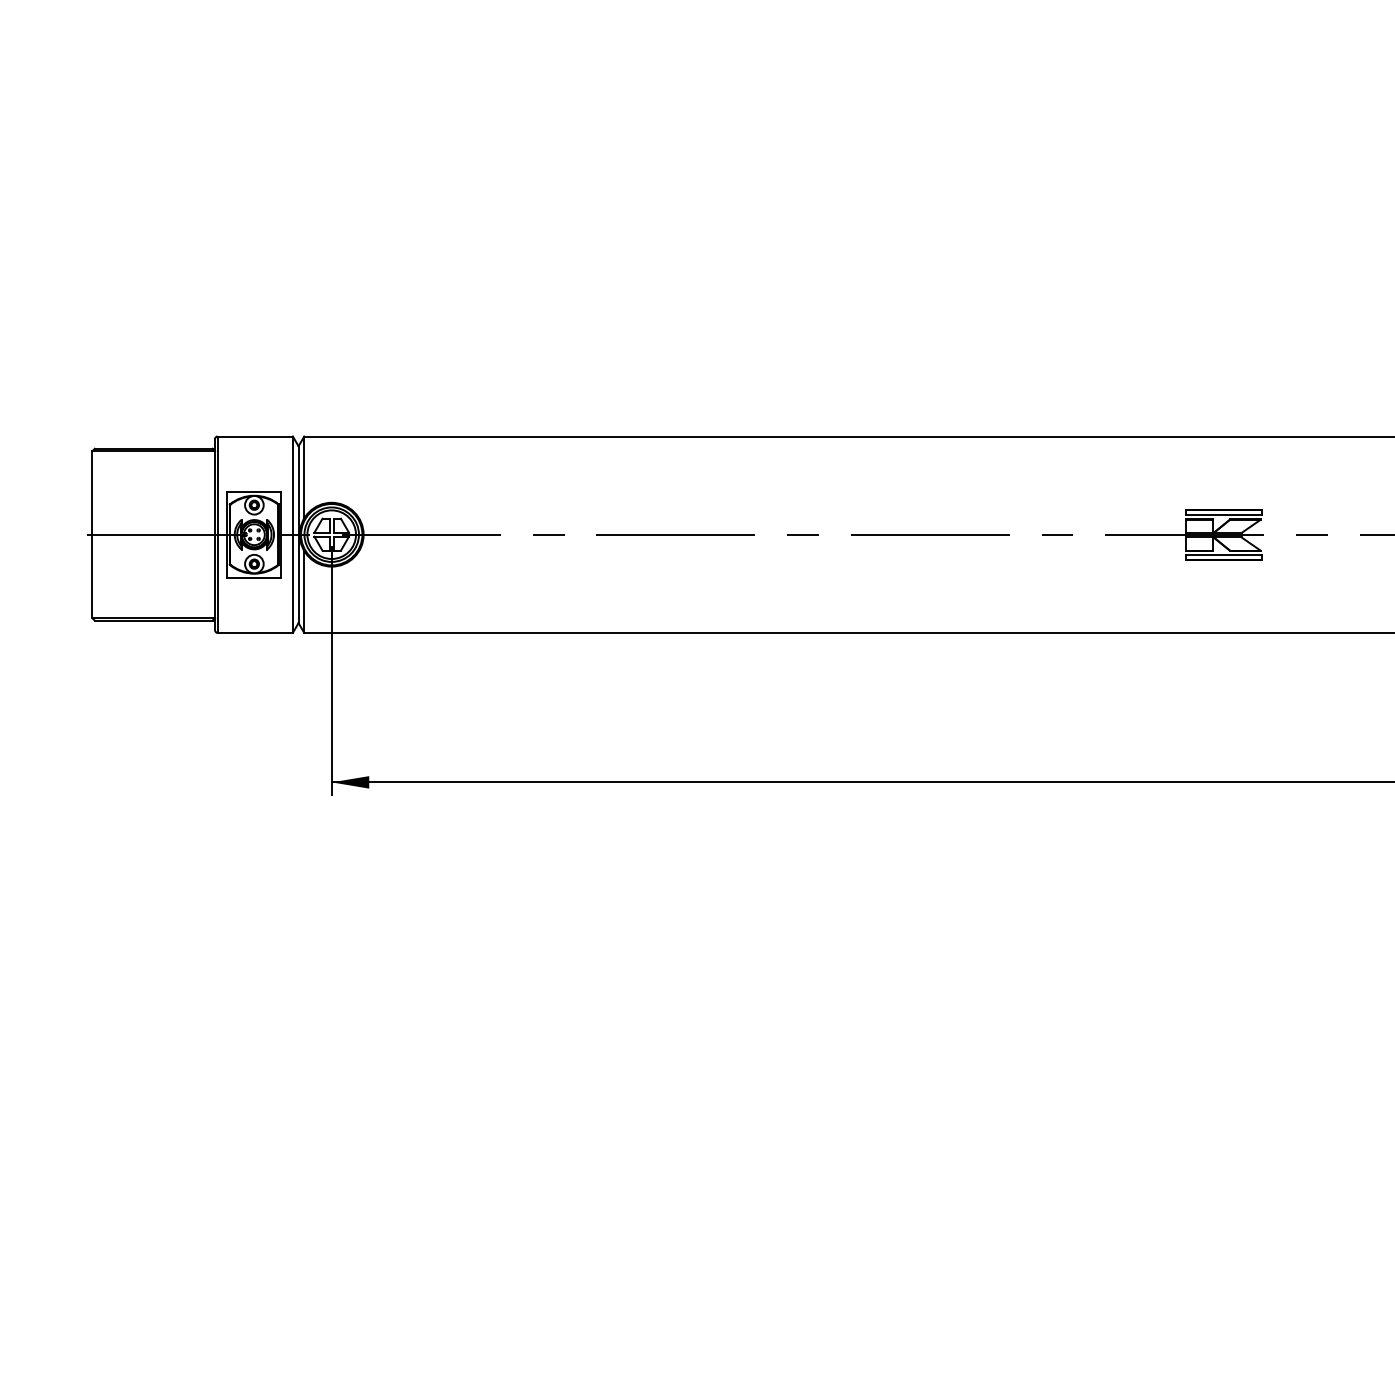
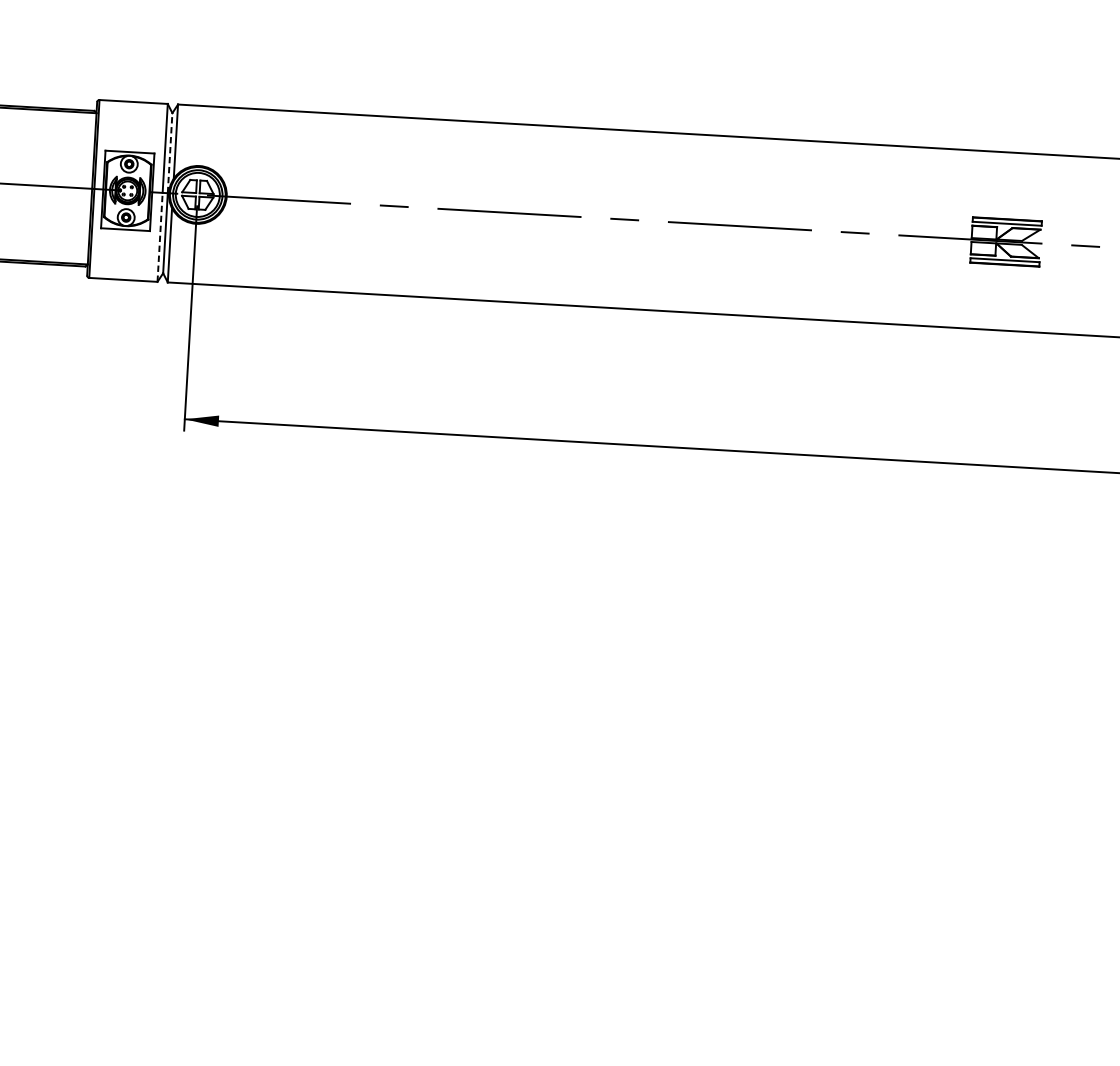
line: (298, 490) -> (170, 153), solid -> dashed
line: (292, 583) -> (159, 237), solid -> dashed

